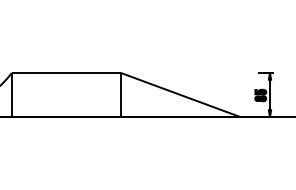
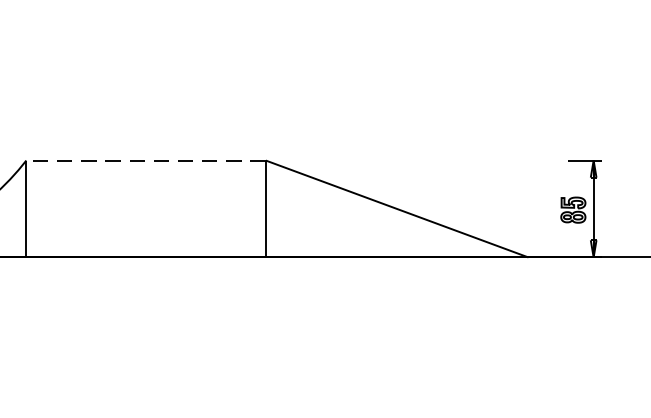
line: (65, 72) -> (144, 159), solid -> dashed

